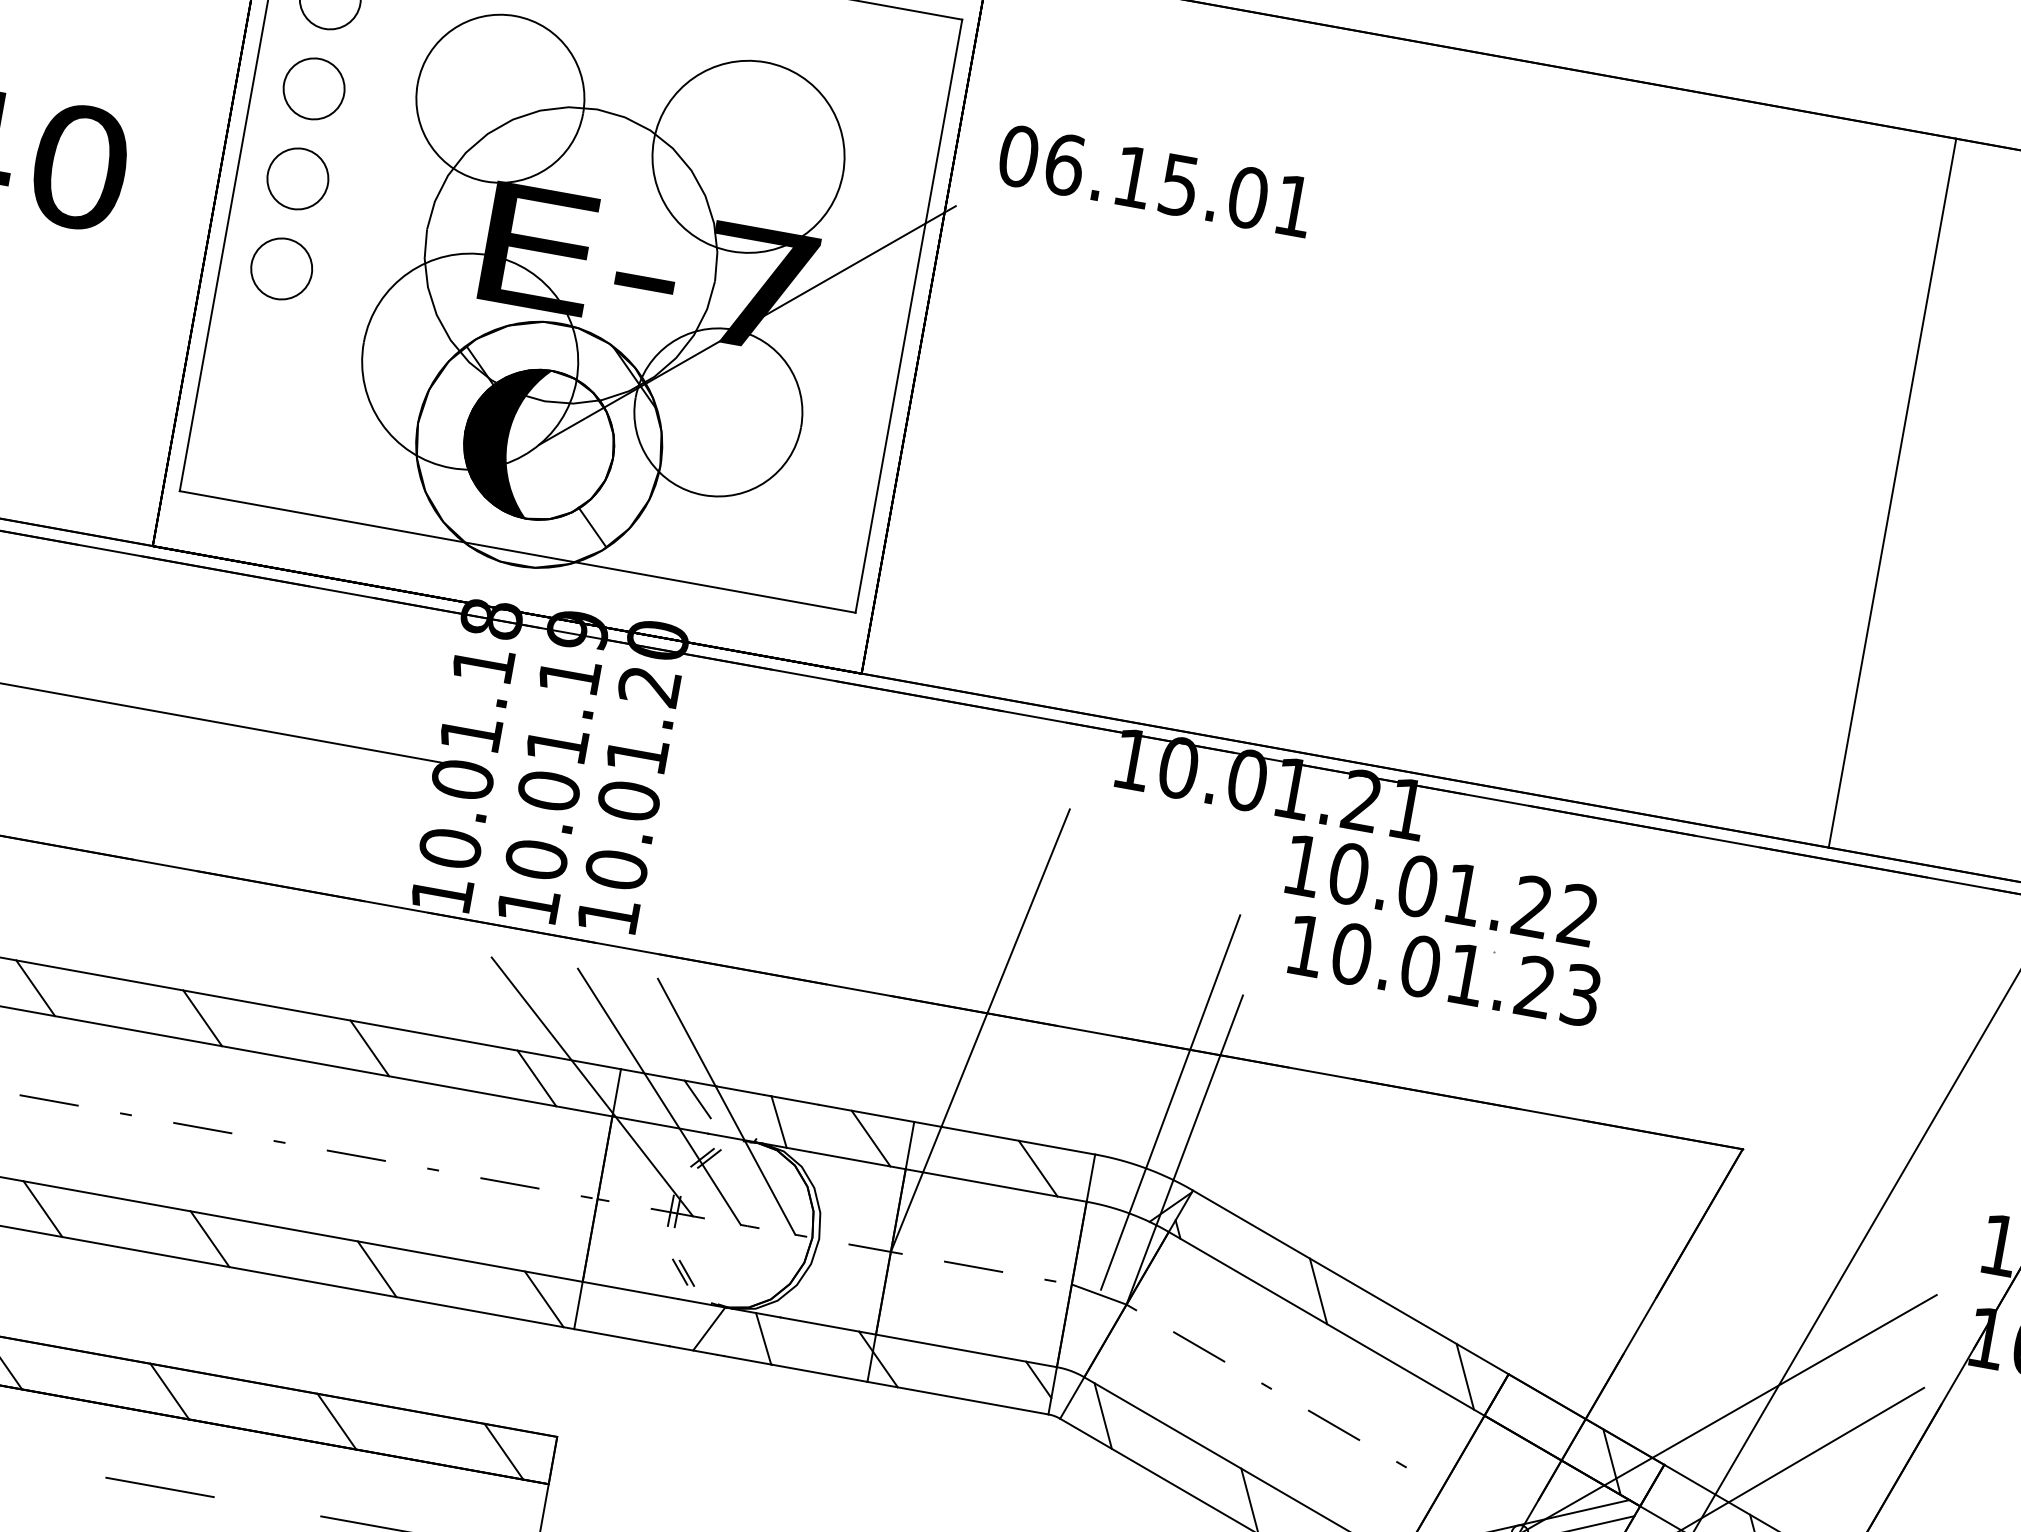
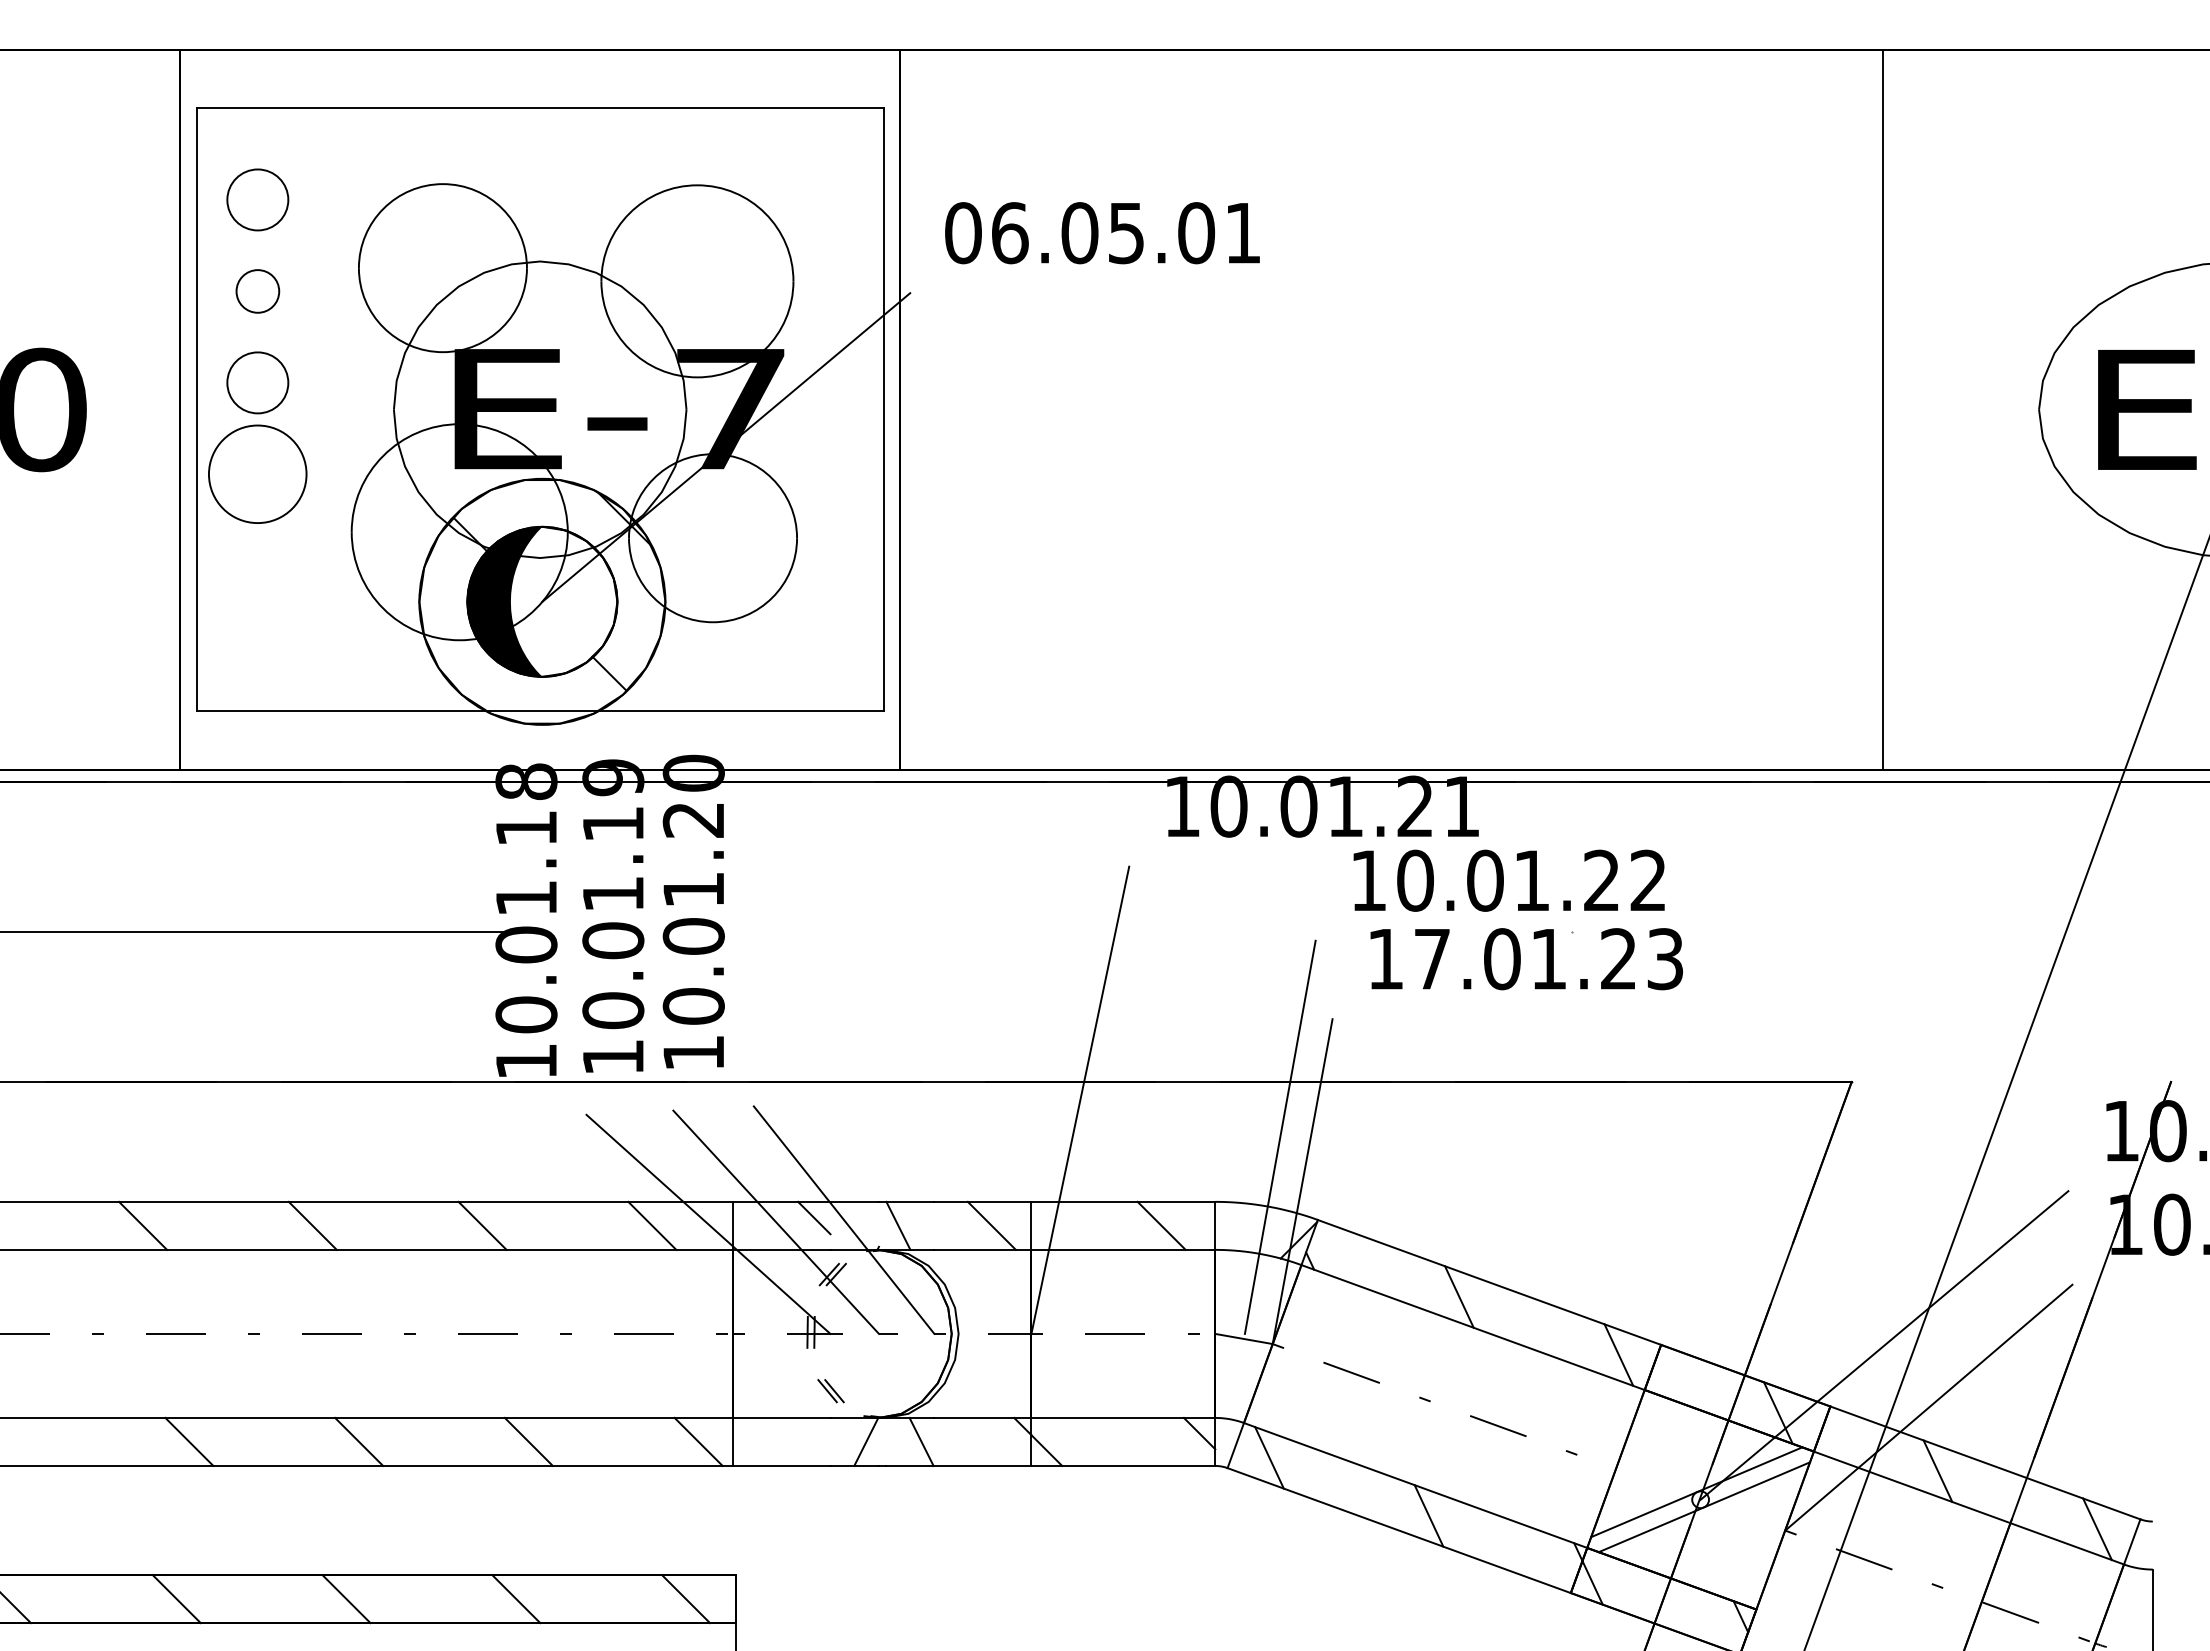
circle: (313, 88) -> (257, 291), size x0.7
text: (1133, 177) -> (1079, 233), 06.15.01 -> 06.05.01
circle: (281, 269) -> (257, 474), size x1.6
text: (1351, 954) -> (1432, 959), 10.01.23 -> 17.01.23

